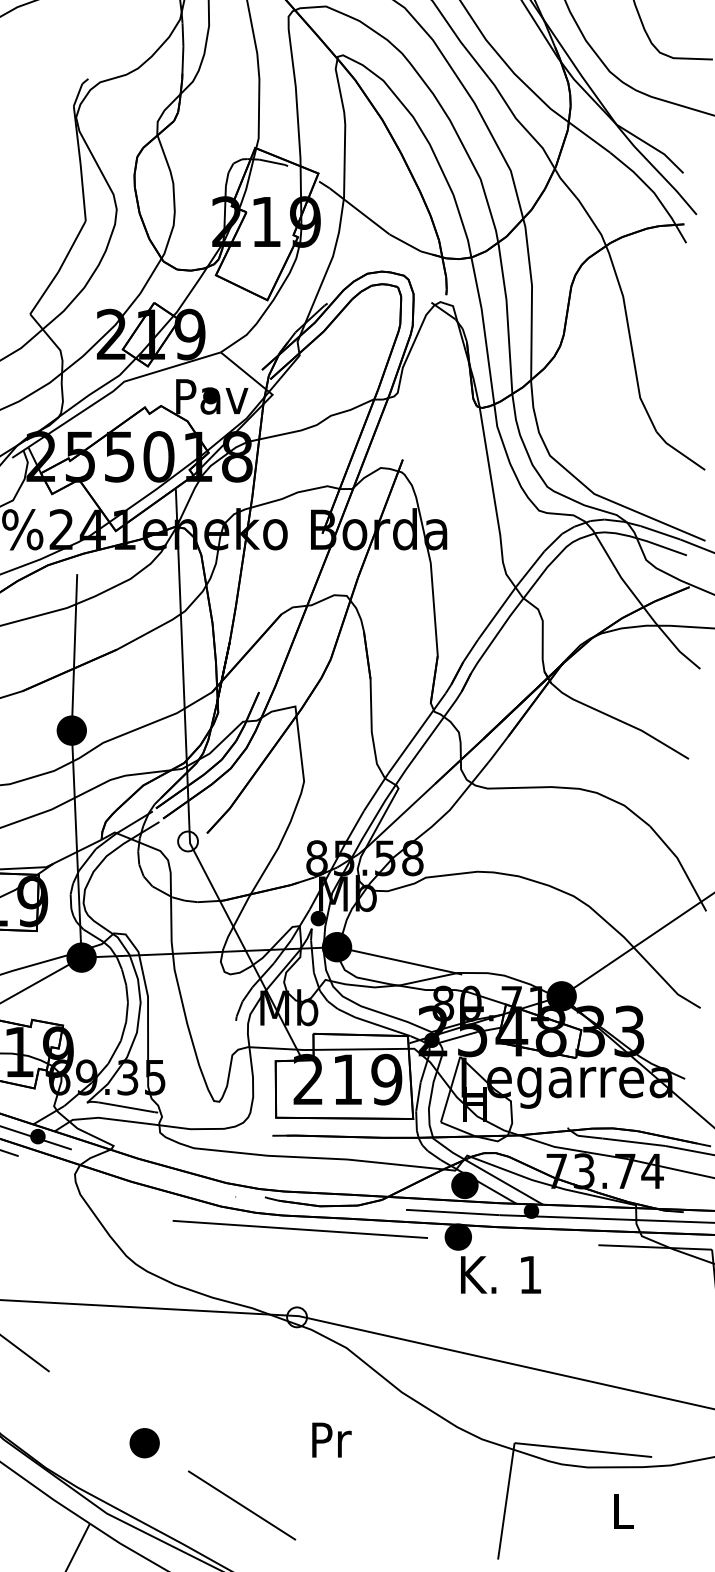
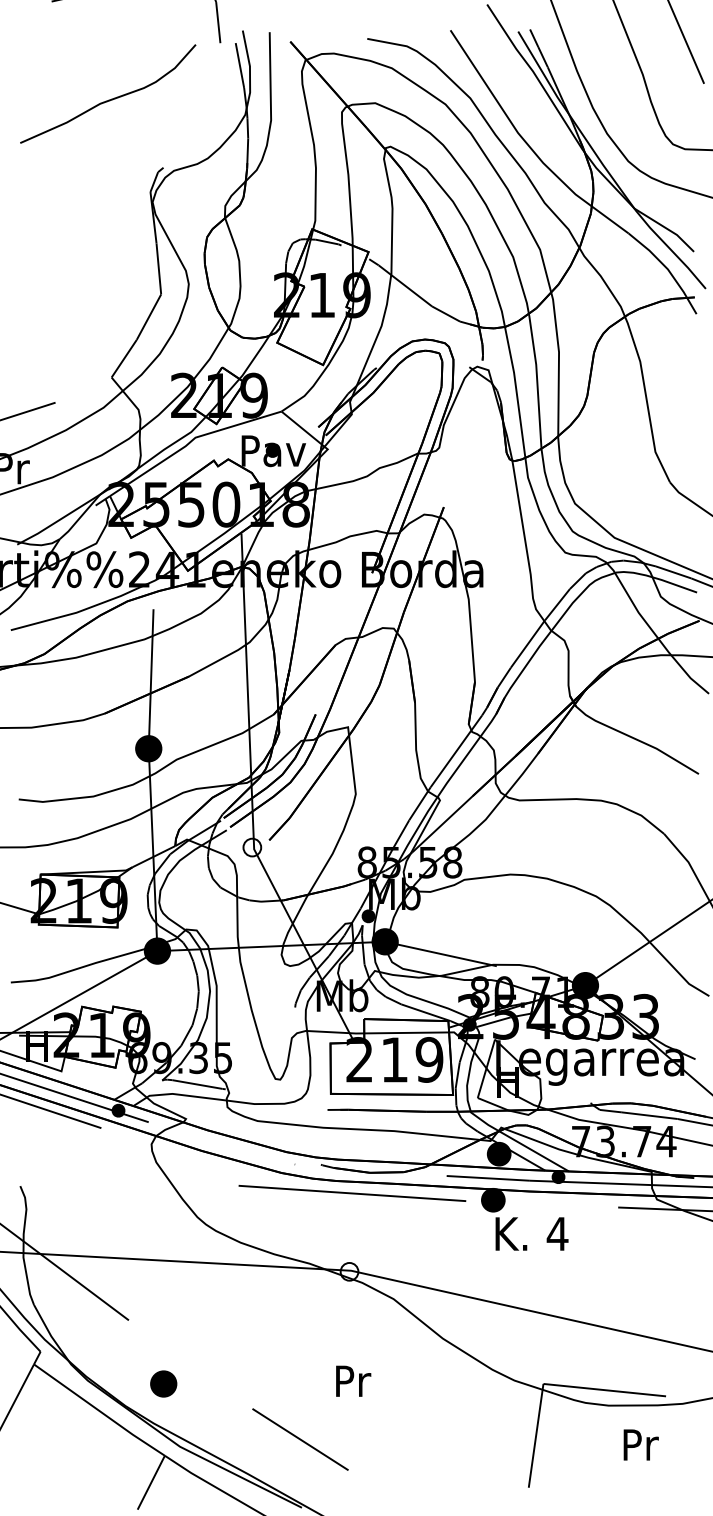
text: (530, 1274) -> (557, 1233), 1 -> 4
text: (331, 1439) -> (353, 1380), moved
part: (144, 1442) -> (163, 1383), moved
text: (623, 1511) -> (640, 1444), L -> Pr

